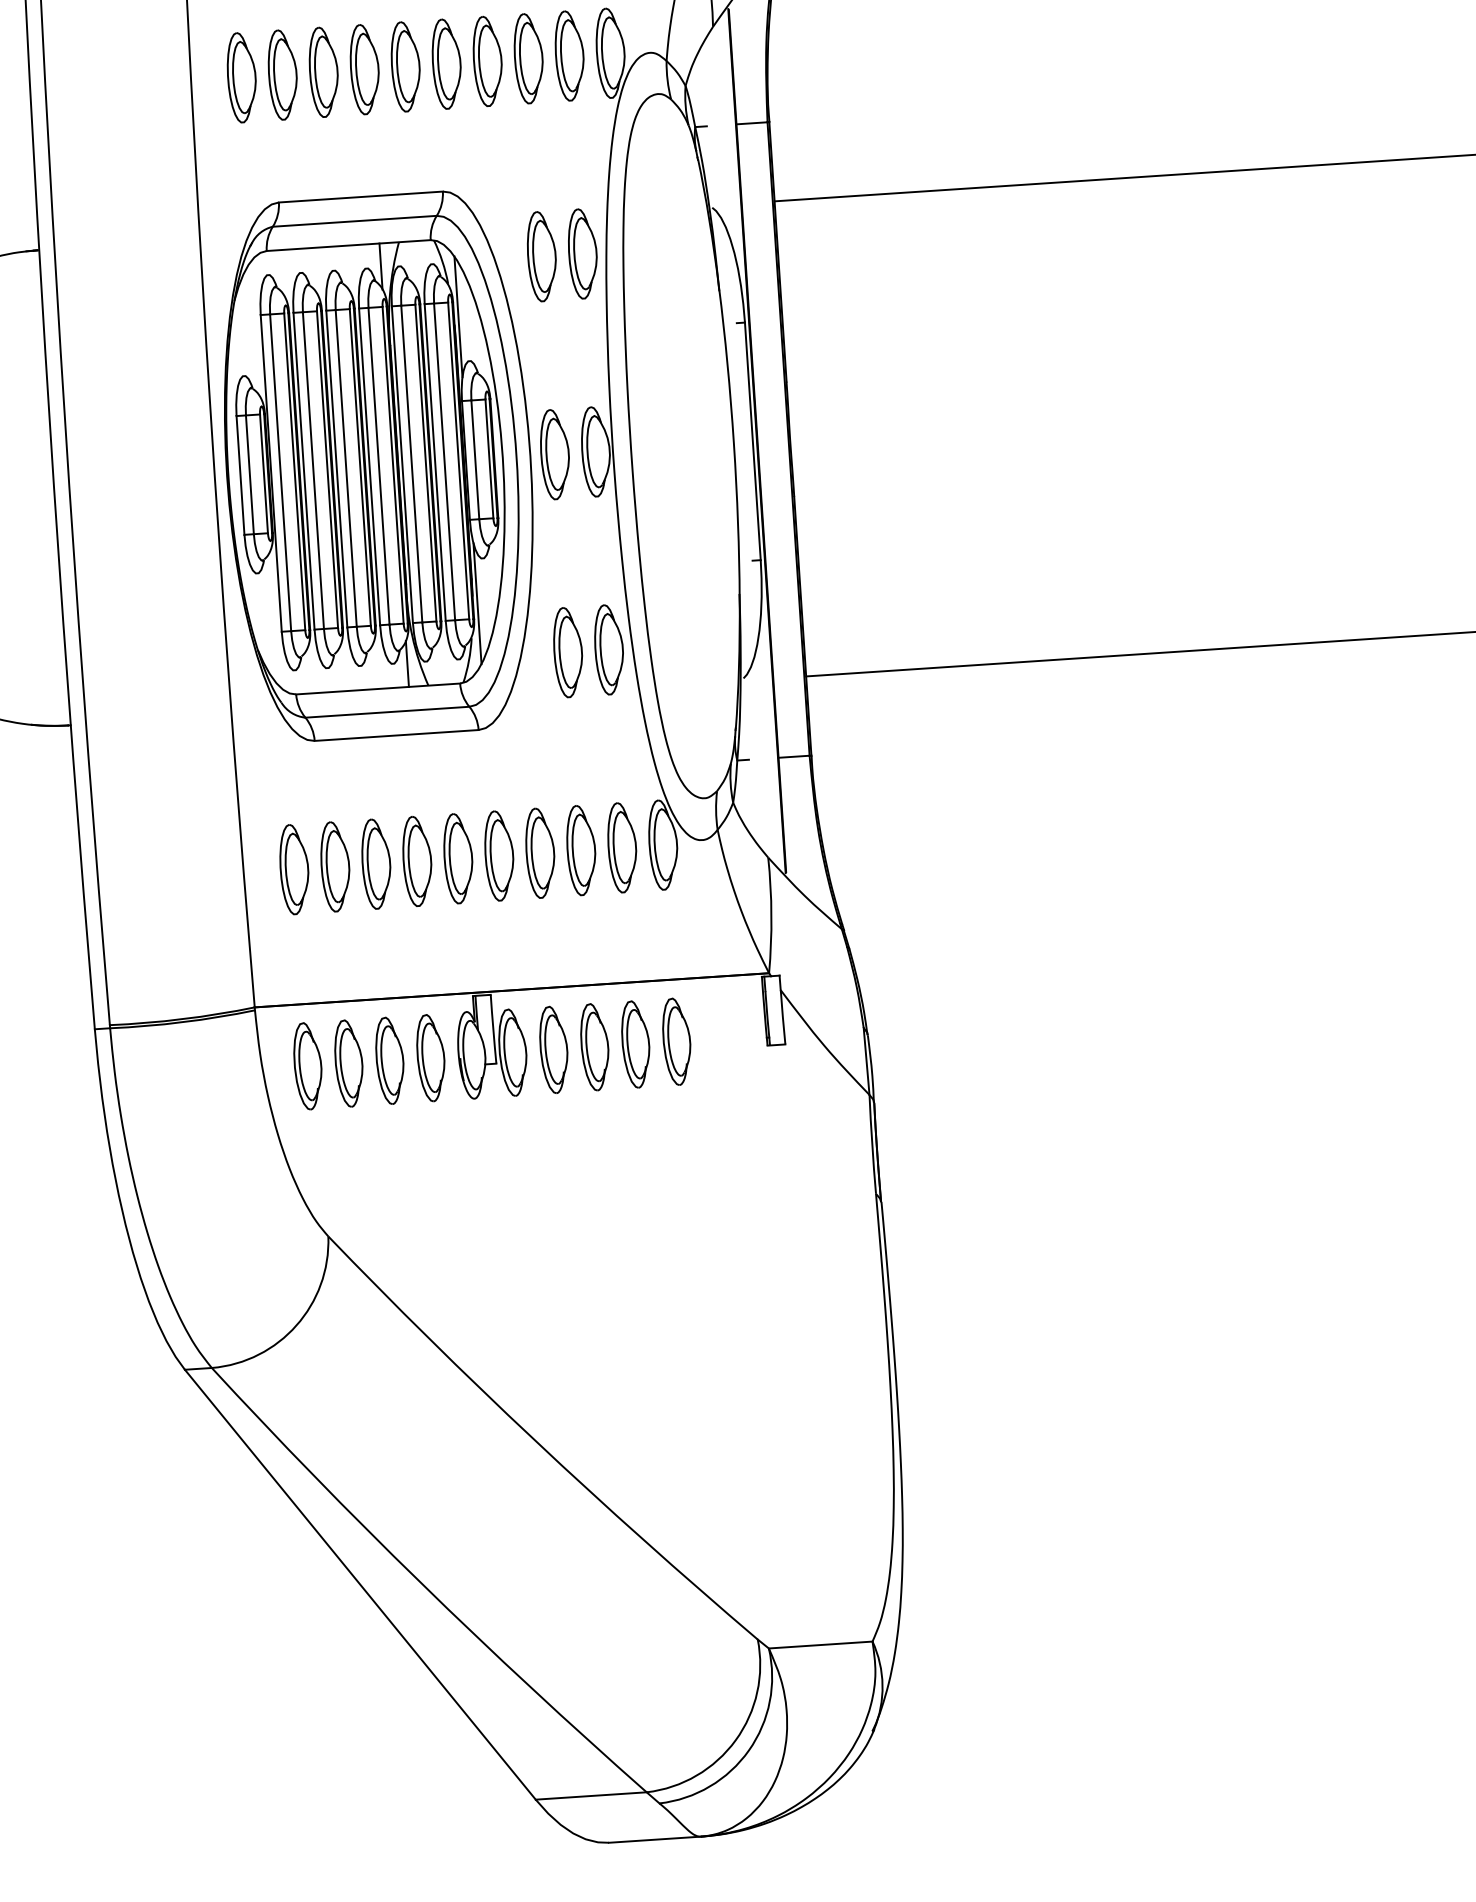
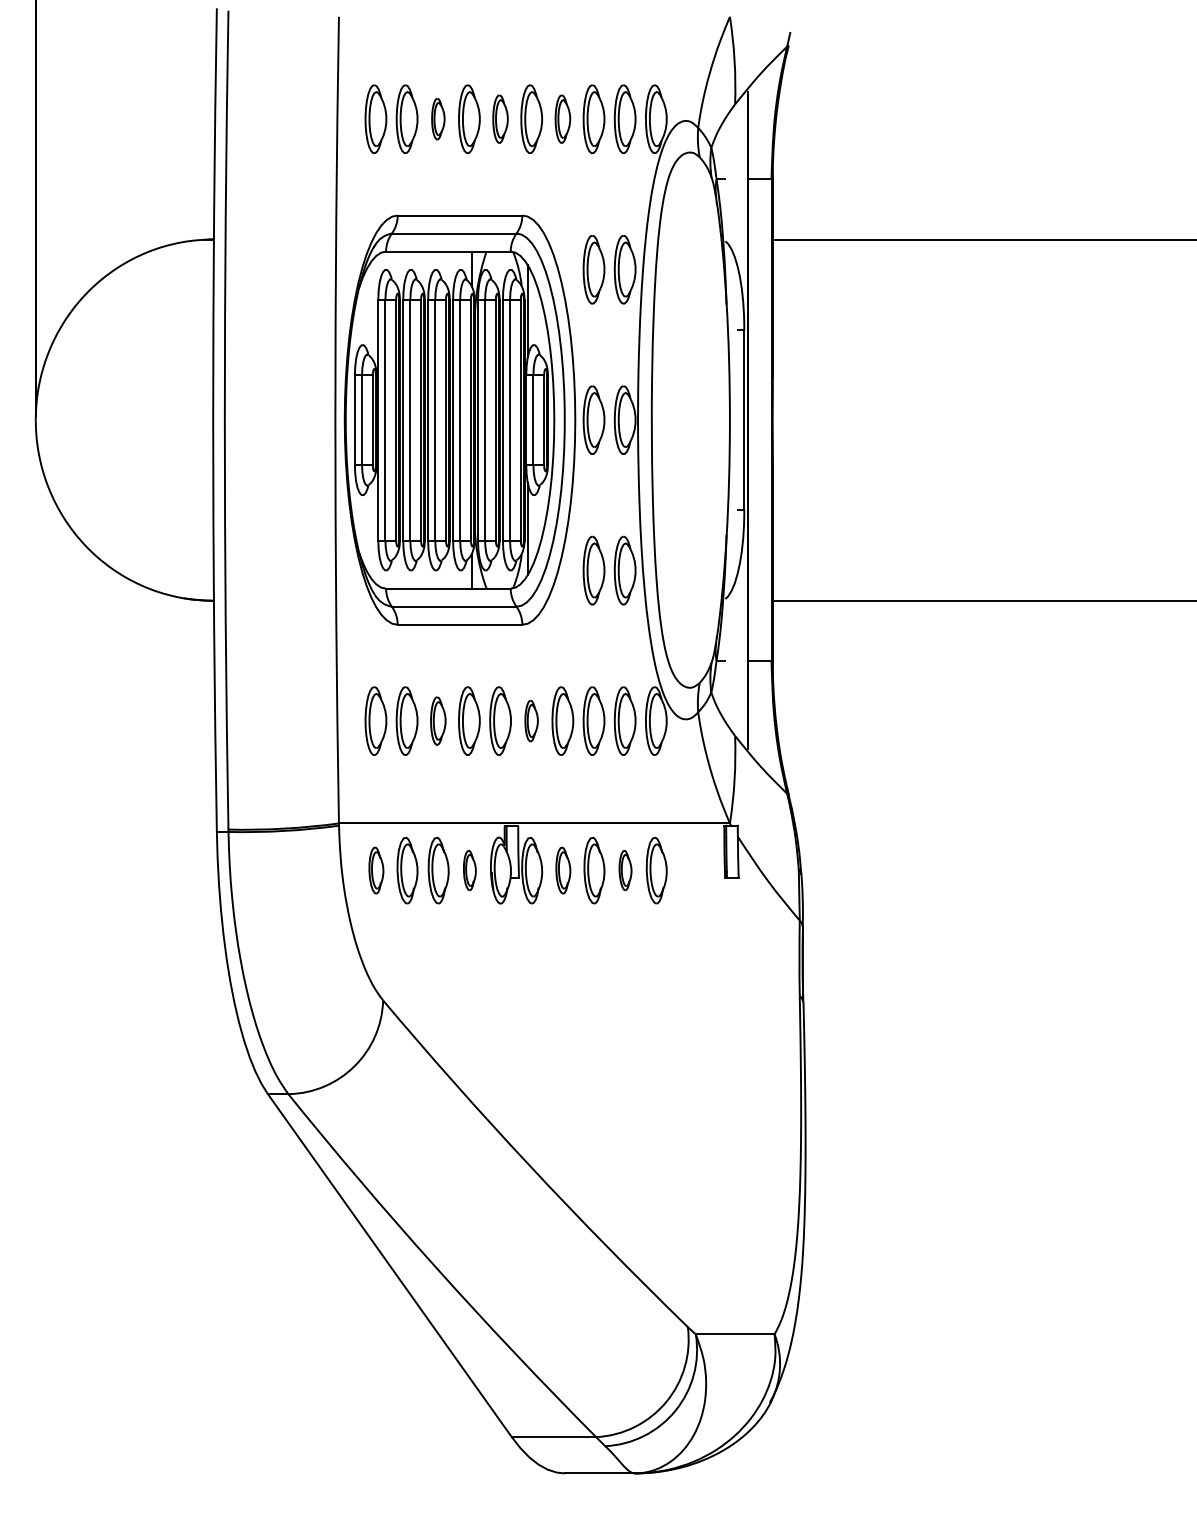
part: (487, 60) -> (562, 118), size x0.7
part: (405, 65) -> (500, 118), size x0.7
part: (324, 71) -> (438, 118), size x0.6
part: (499, 855) -> (531, 720), size x0.6
part: (376, 863) -> (438, 720), size x0.7
part: (635, 1044) -> (625, 870), size x0.6
part: (554, 1049) -> (563, 870), size x0.7
part: (430, 1057) -> (469, 870), size x0.6
part: (308, 1066) -> (376, 870), size x0.7

